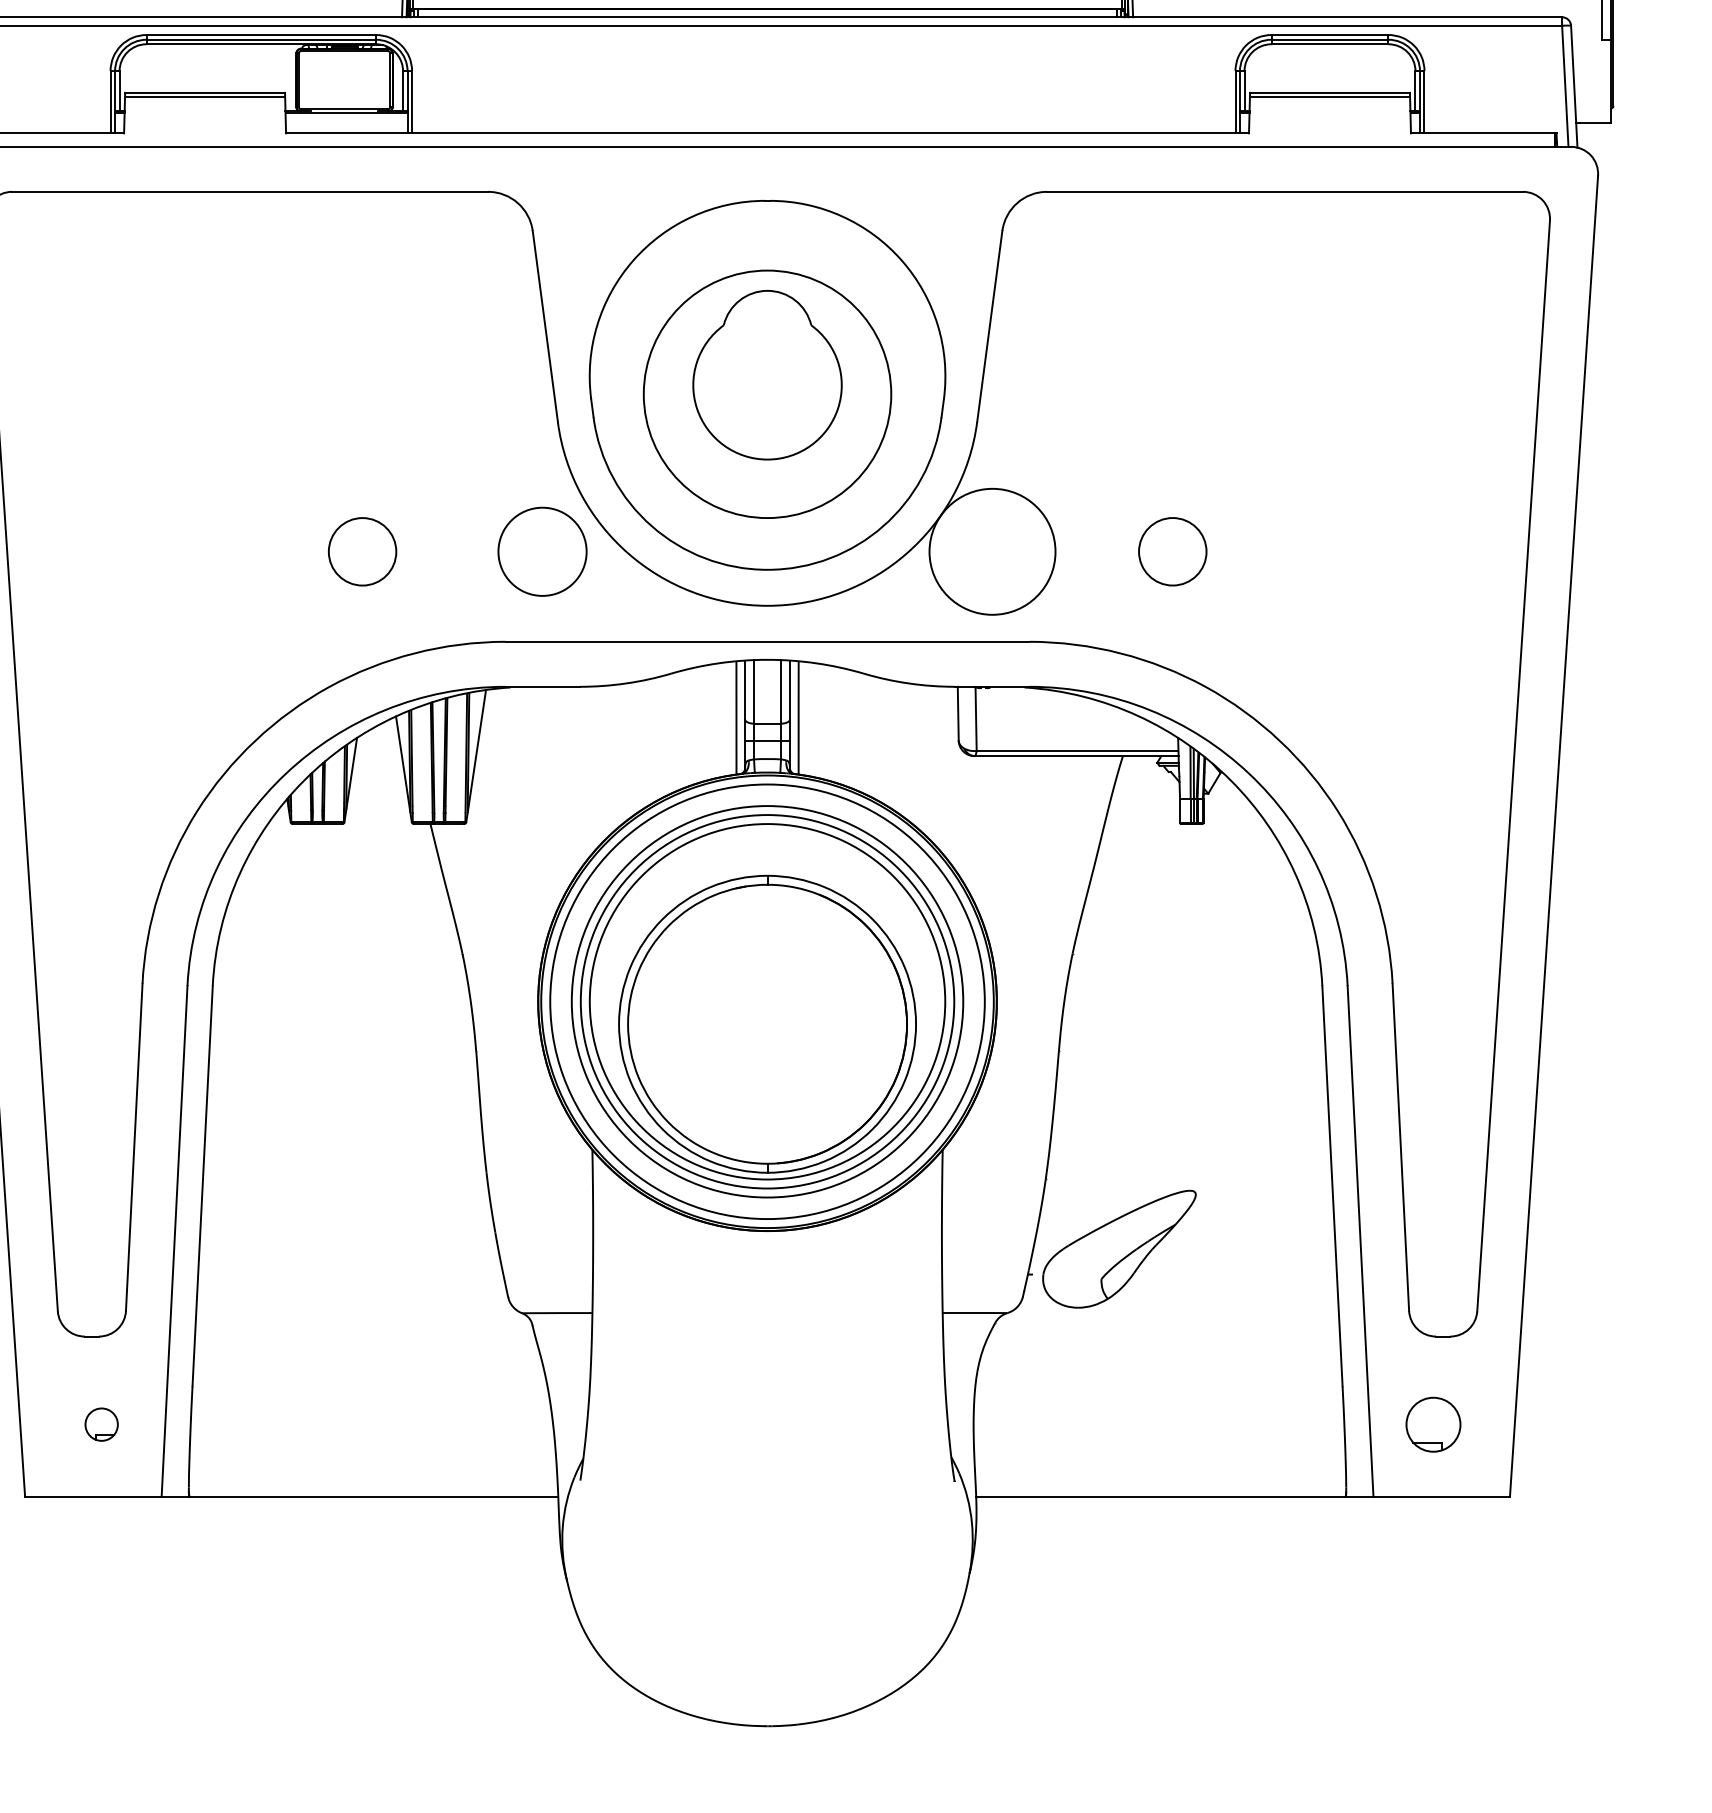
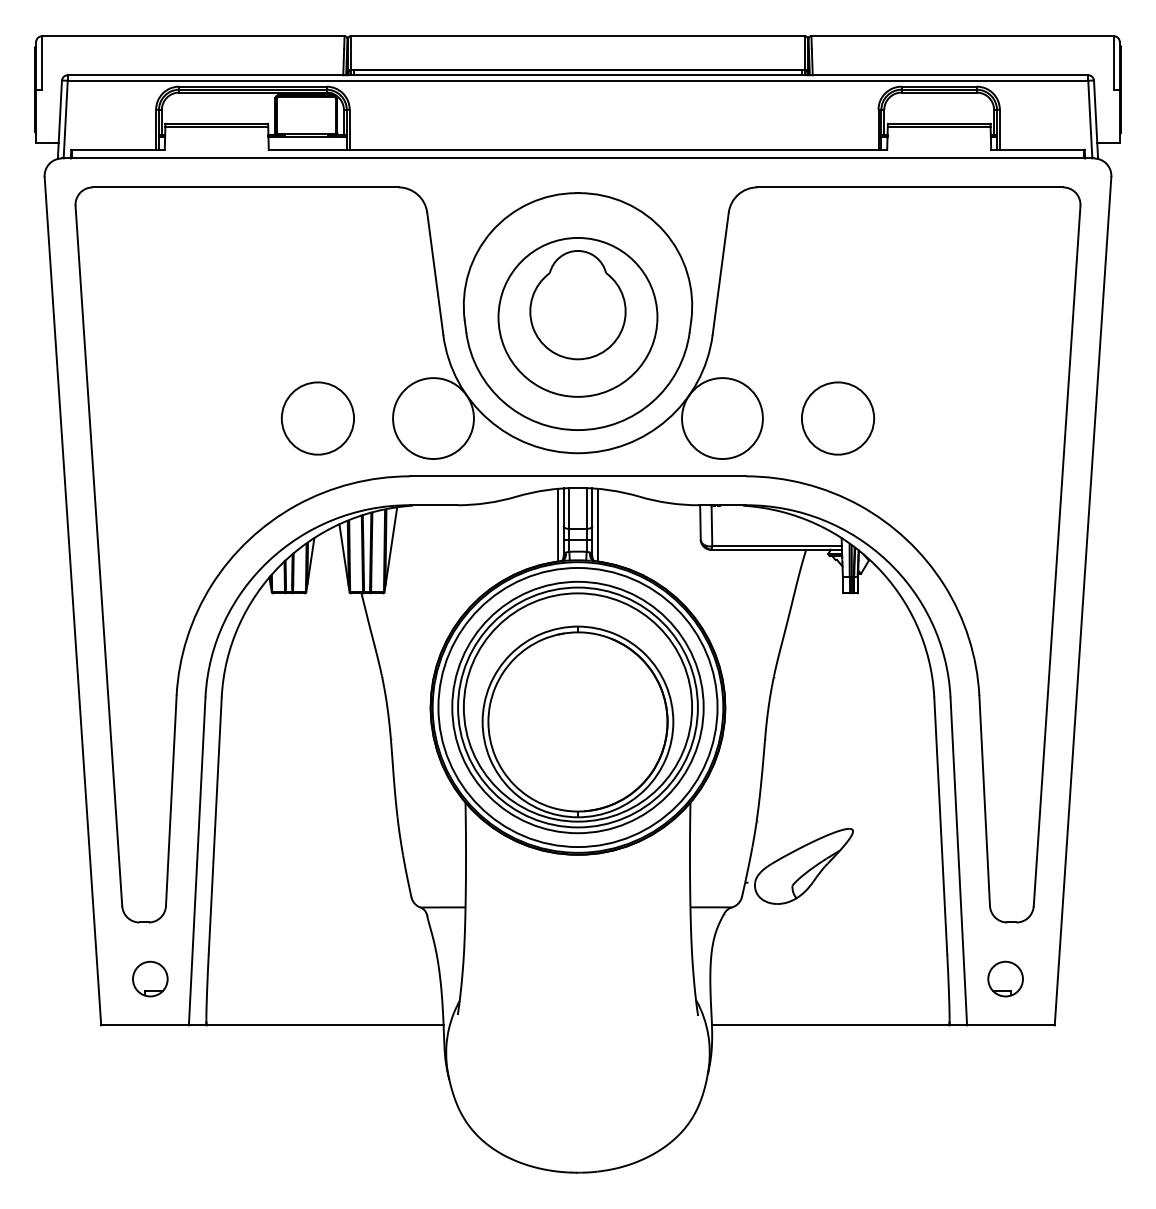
circle: (361, 551) -> (317, 418), size x1.67
circle: (542, 551) -> (433, 418), size x1.43
circle: (1173, 551) -> (838, 418), size x1.67
part: (101, 1423) -> (150, 978), size x1.67

